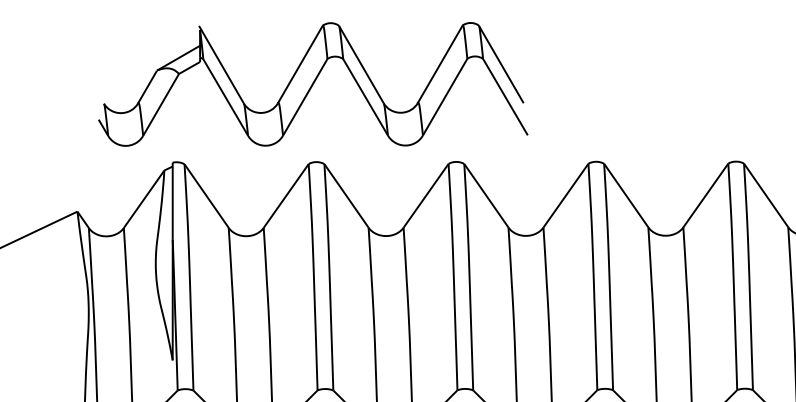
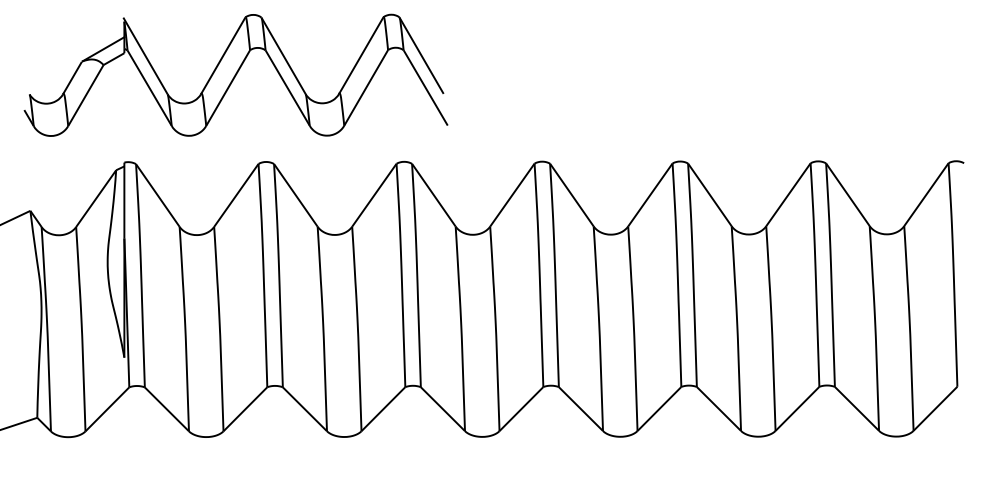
part: (312, 83) -> (235, 74), moved

